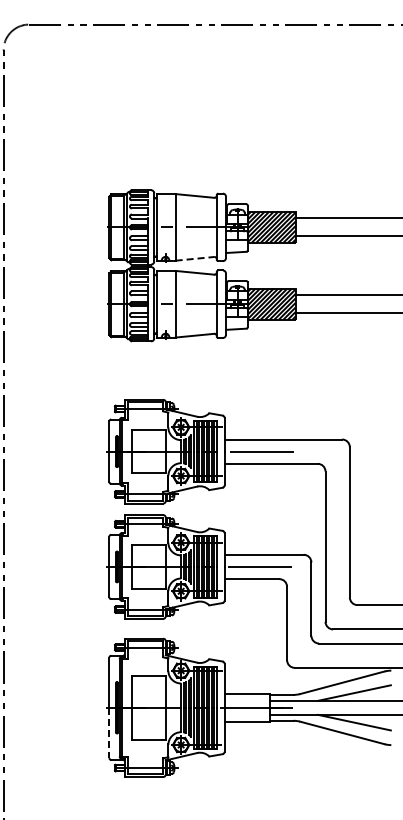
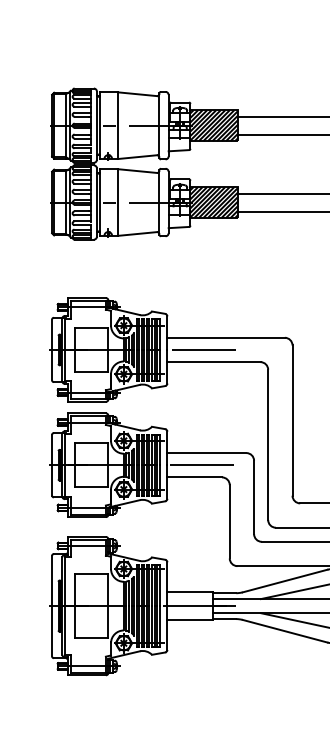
line: (195, 258) -> (138, 156), dashed -> solid
line: (109, 733) -> (52, 631), dashed -> solid

